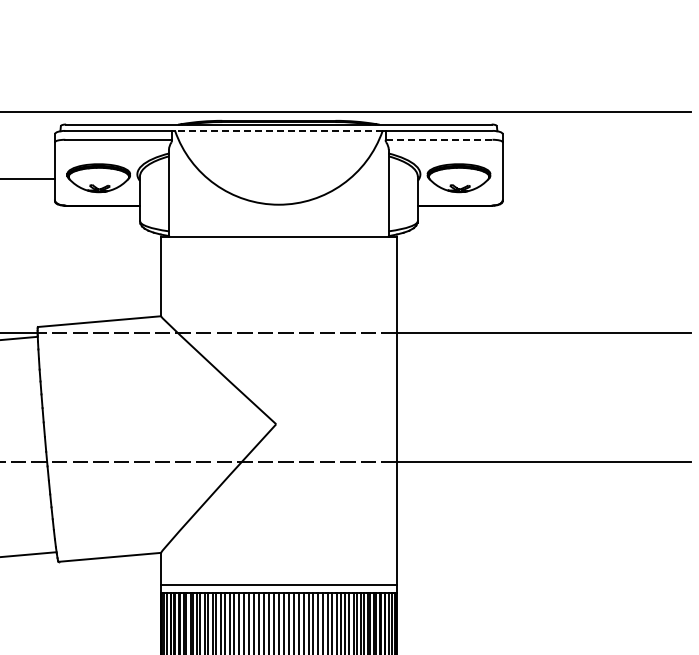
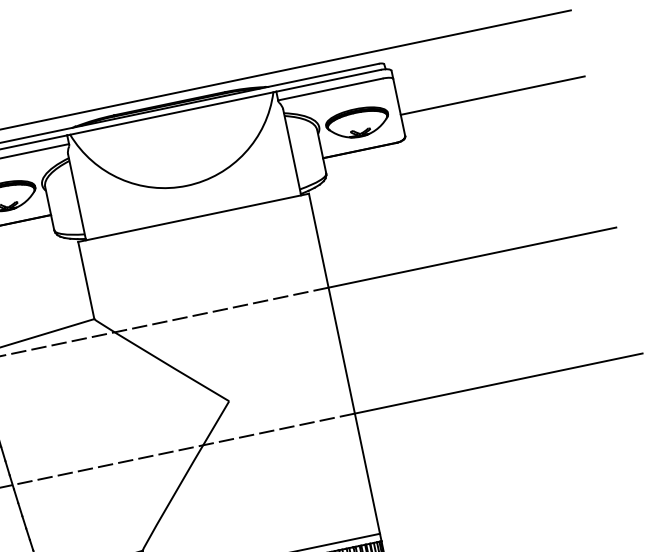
line: (278, 130) -> (171, 113), dashed -> solid
line: (439, 139) -> (330, 89), dashed -> solid
line: (596, 179) -> (492, 96), added

